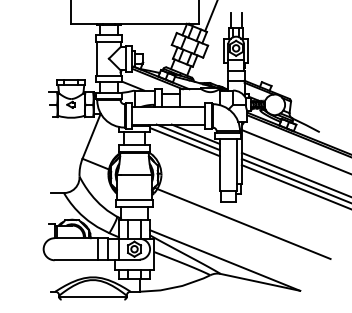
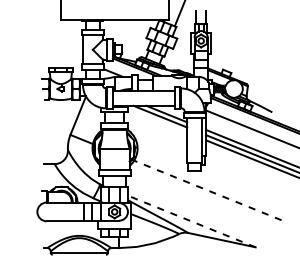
line: (184, 142) -> (157, 121), removed
line: (243, 223) -> (207, 190), solid -> dashed
line: (225, 260) -> (192, 221), solid -> dashed

